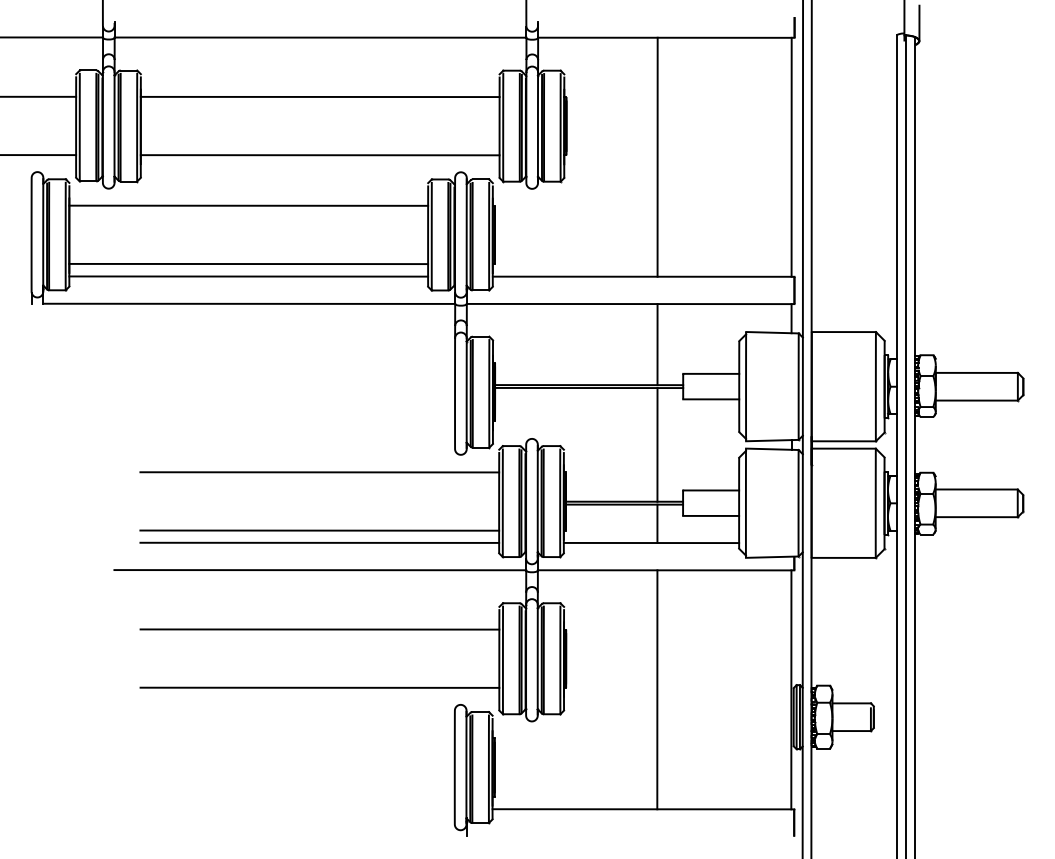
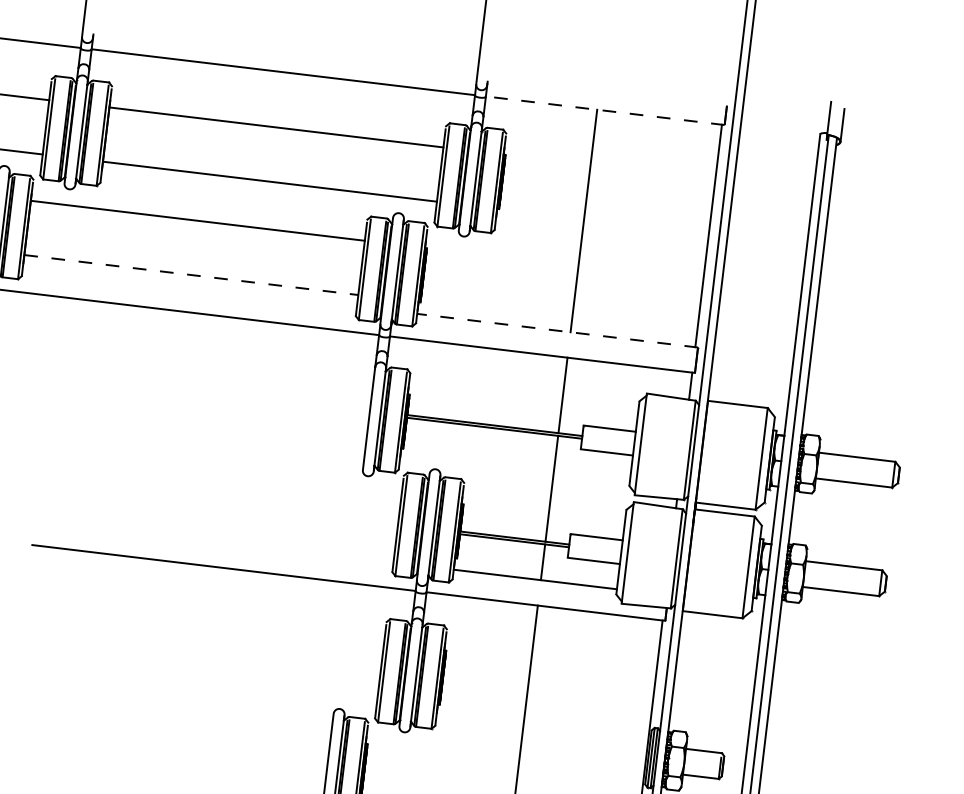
line: (665, 37) -> (604, 110), solid -> dashed
line: (249, 264) -> (192, 275), solid -> dashed
line: (248, 276) -> (189, 286), removed
line: (643, 276) -> (557, 330), solid -> dashed
line: (319, 472) -> (234, 476), removed
line: (319, 530) -> (227, 530), removed
line: (319, 542) -> (226, 542), removed
line: (319, 629) -> (216, 623), removed
line: (319, 687) -> (210, 677), removed

